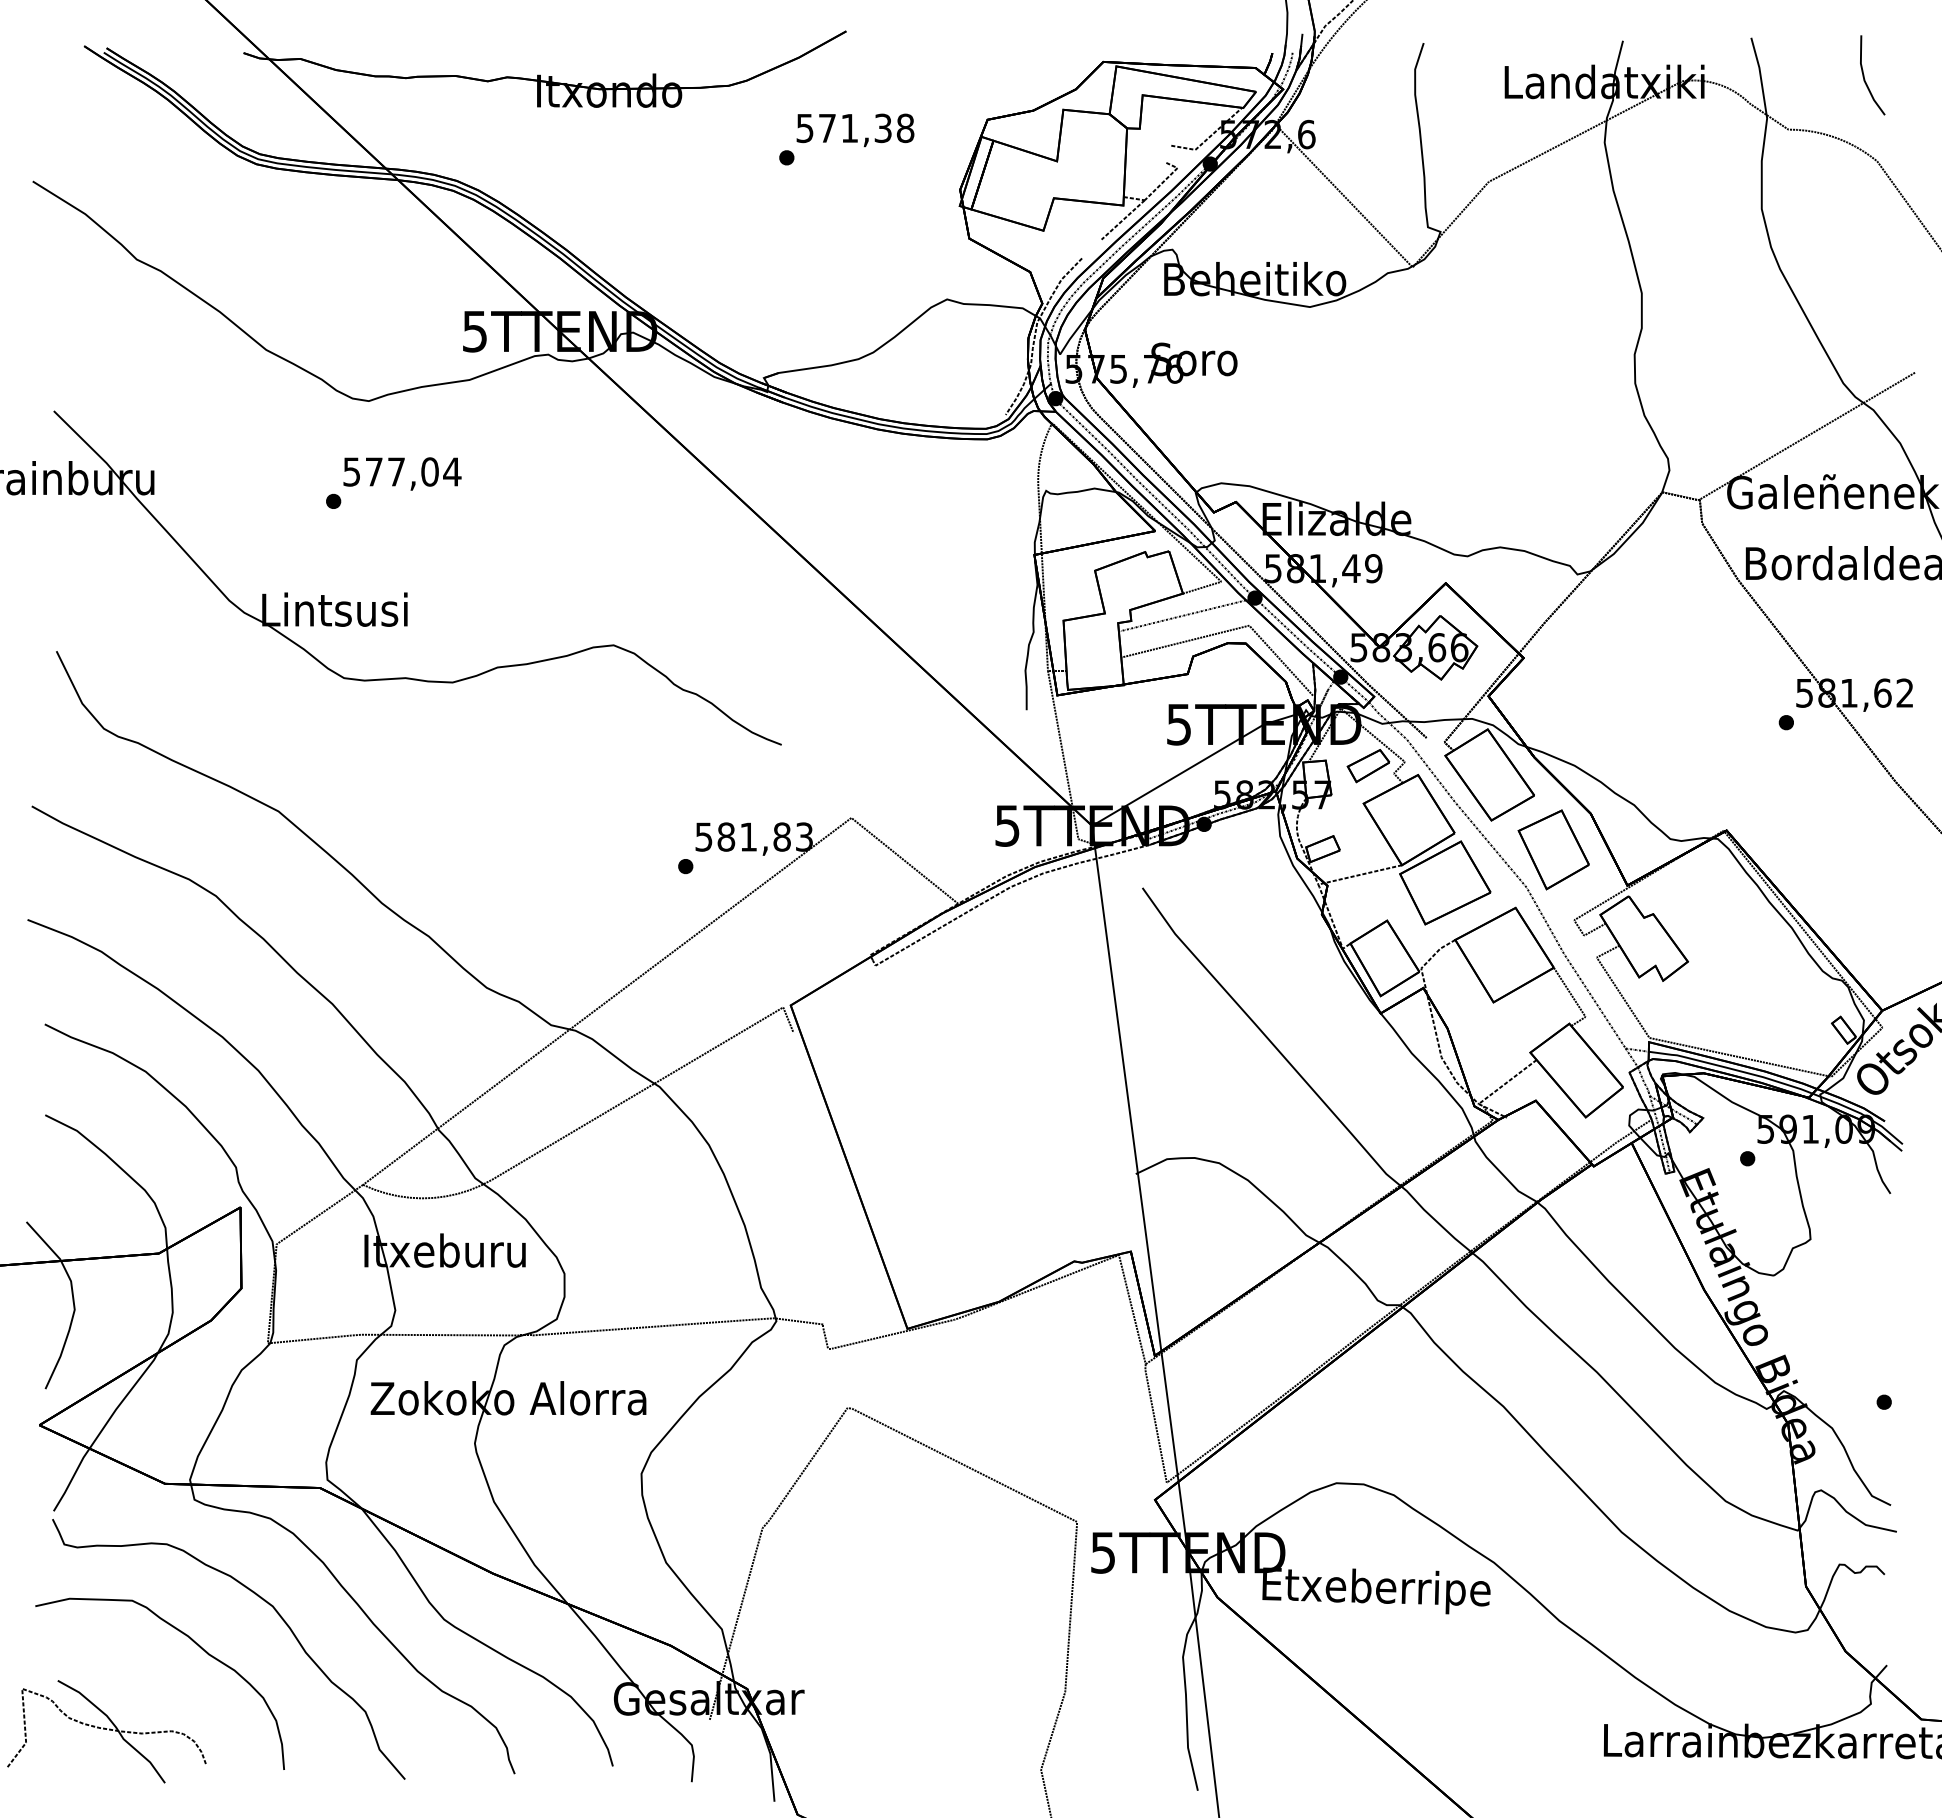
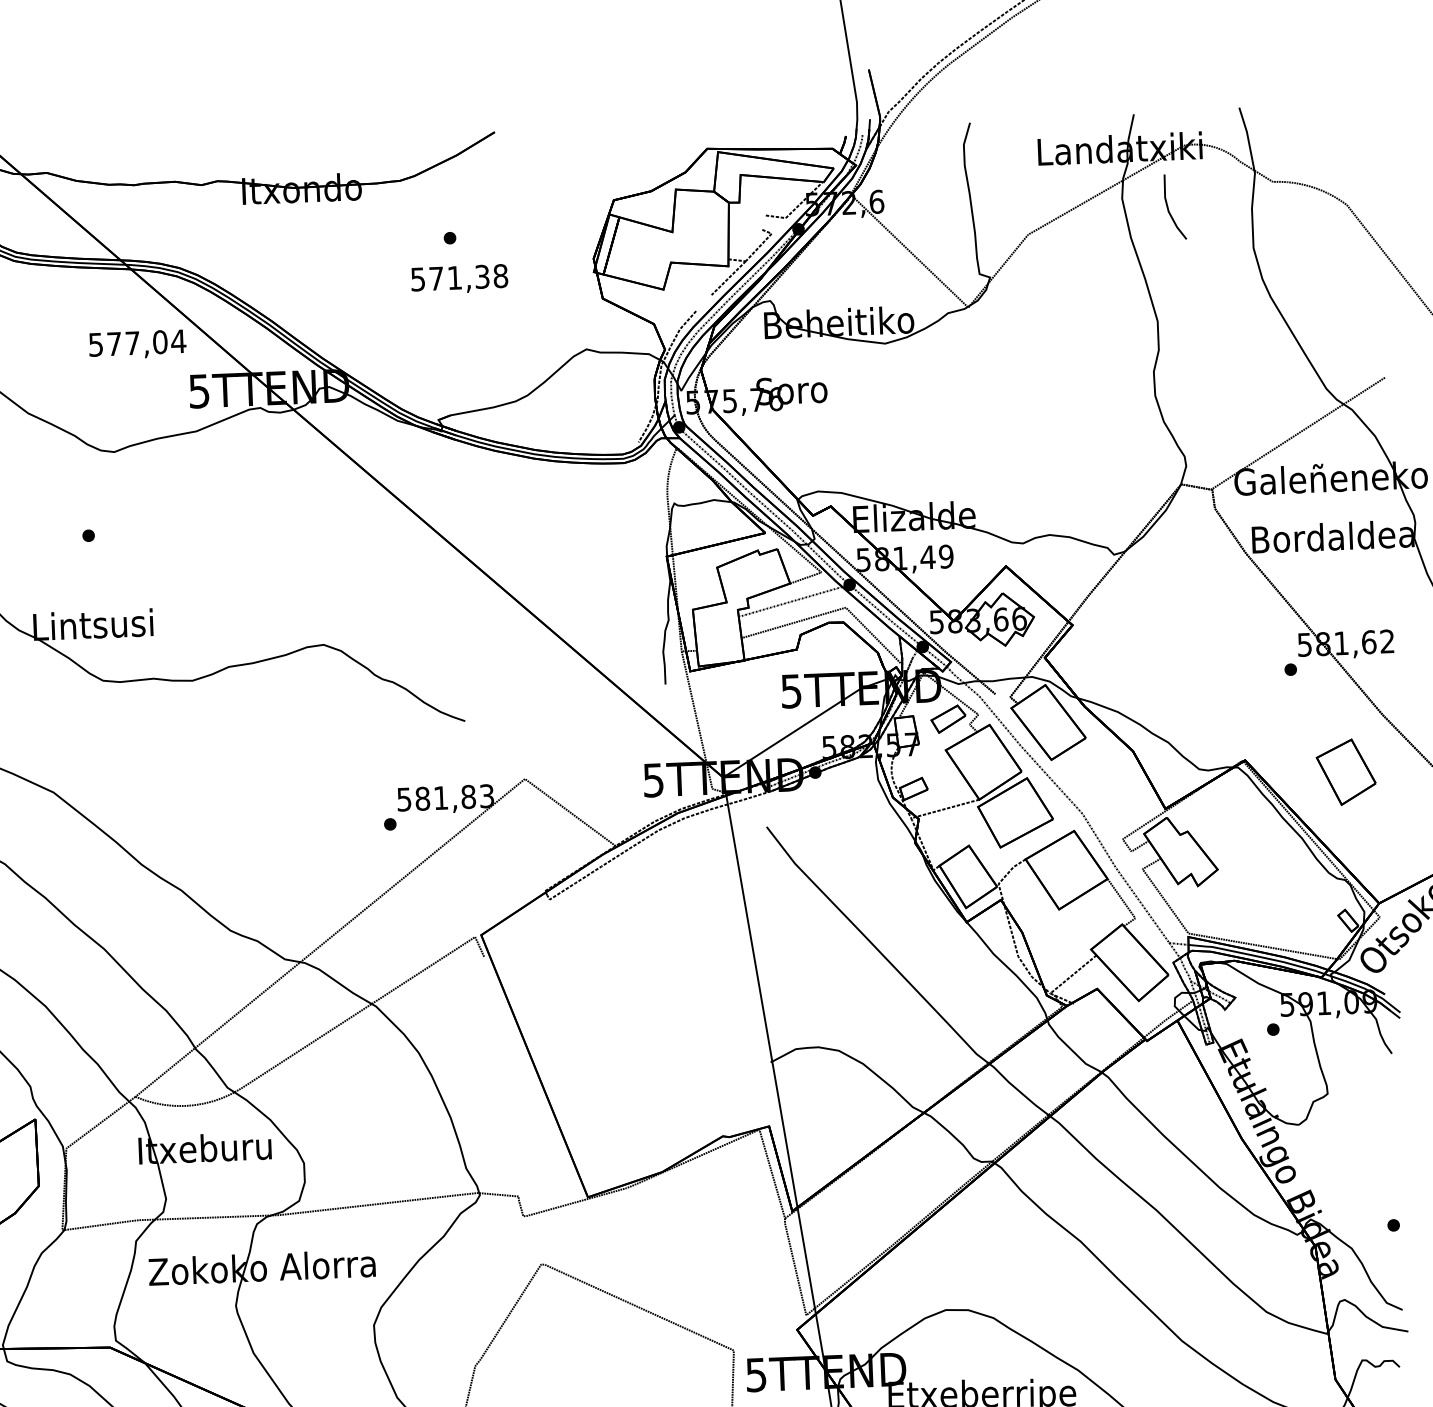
line: (1864, 75) -> (1168, 207), moved
text: (855, 130) -> (459, 279), moved
text: (402, 473) -> (137, 344), moved
part: (1553, 849) -> (1346, 771), moved

